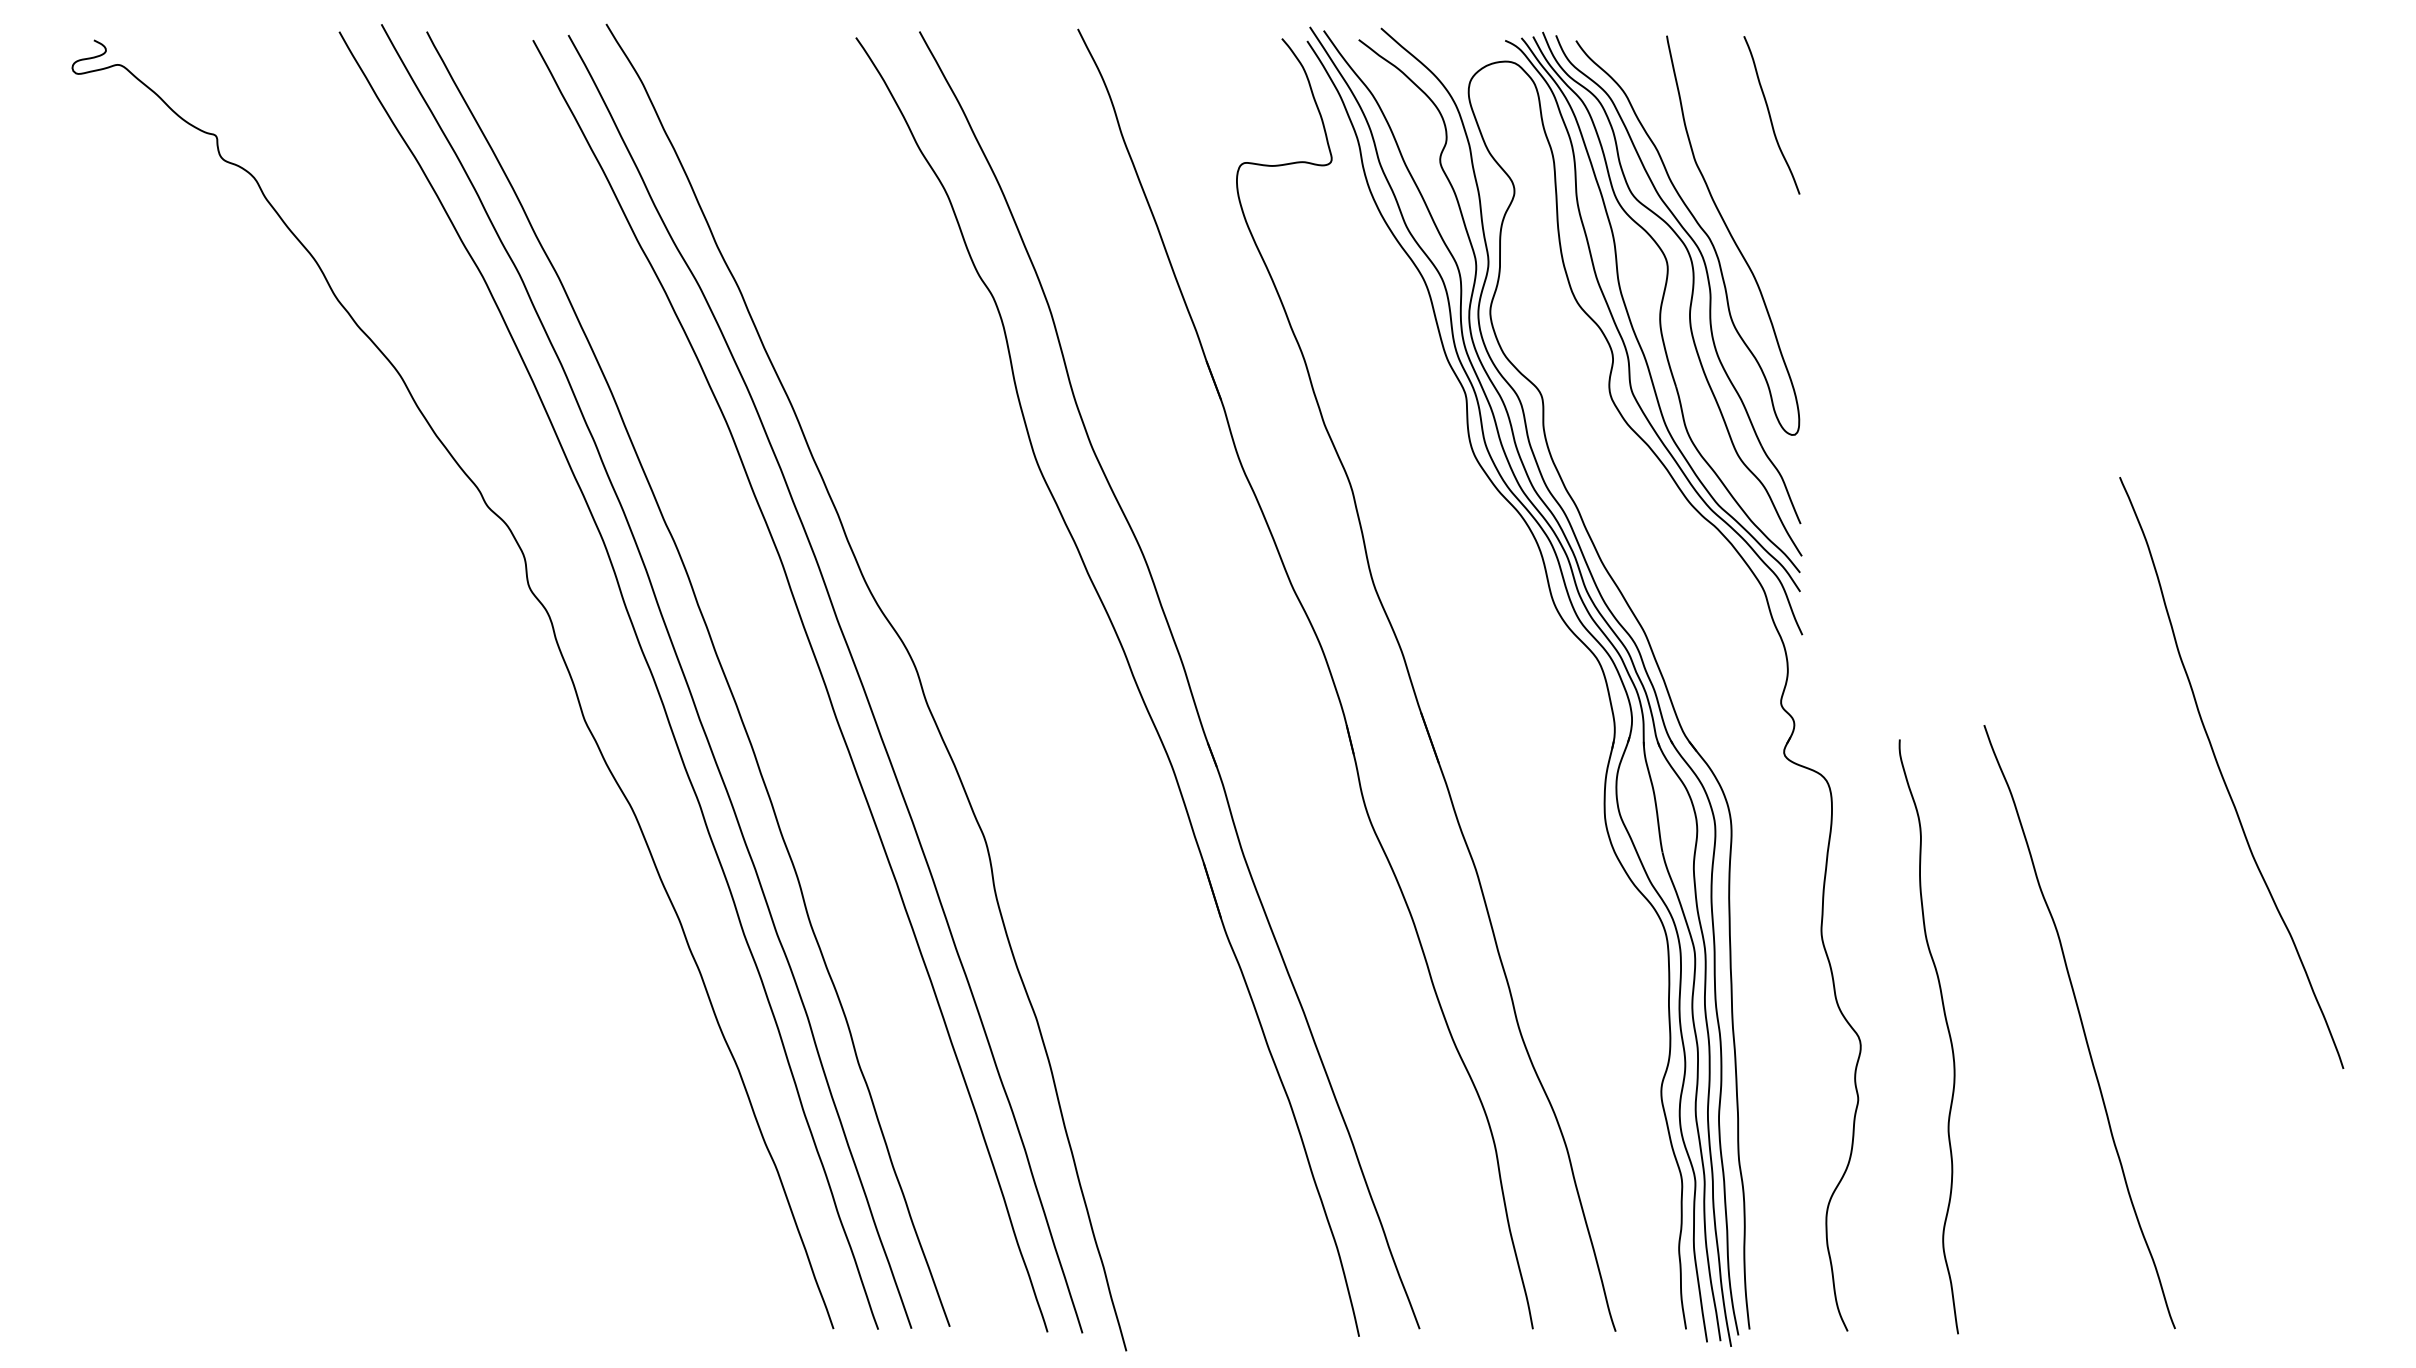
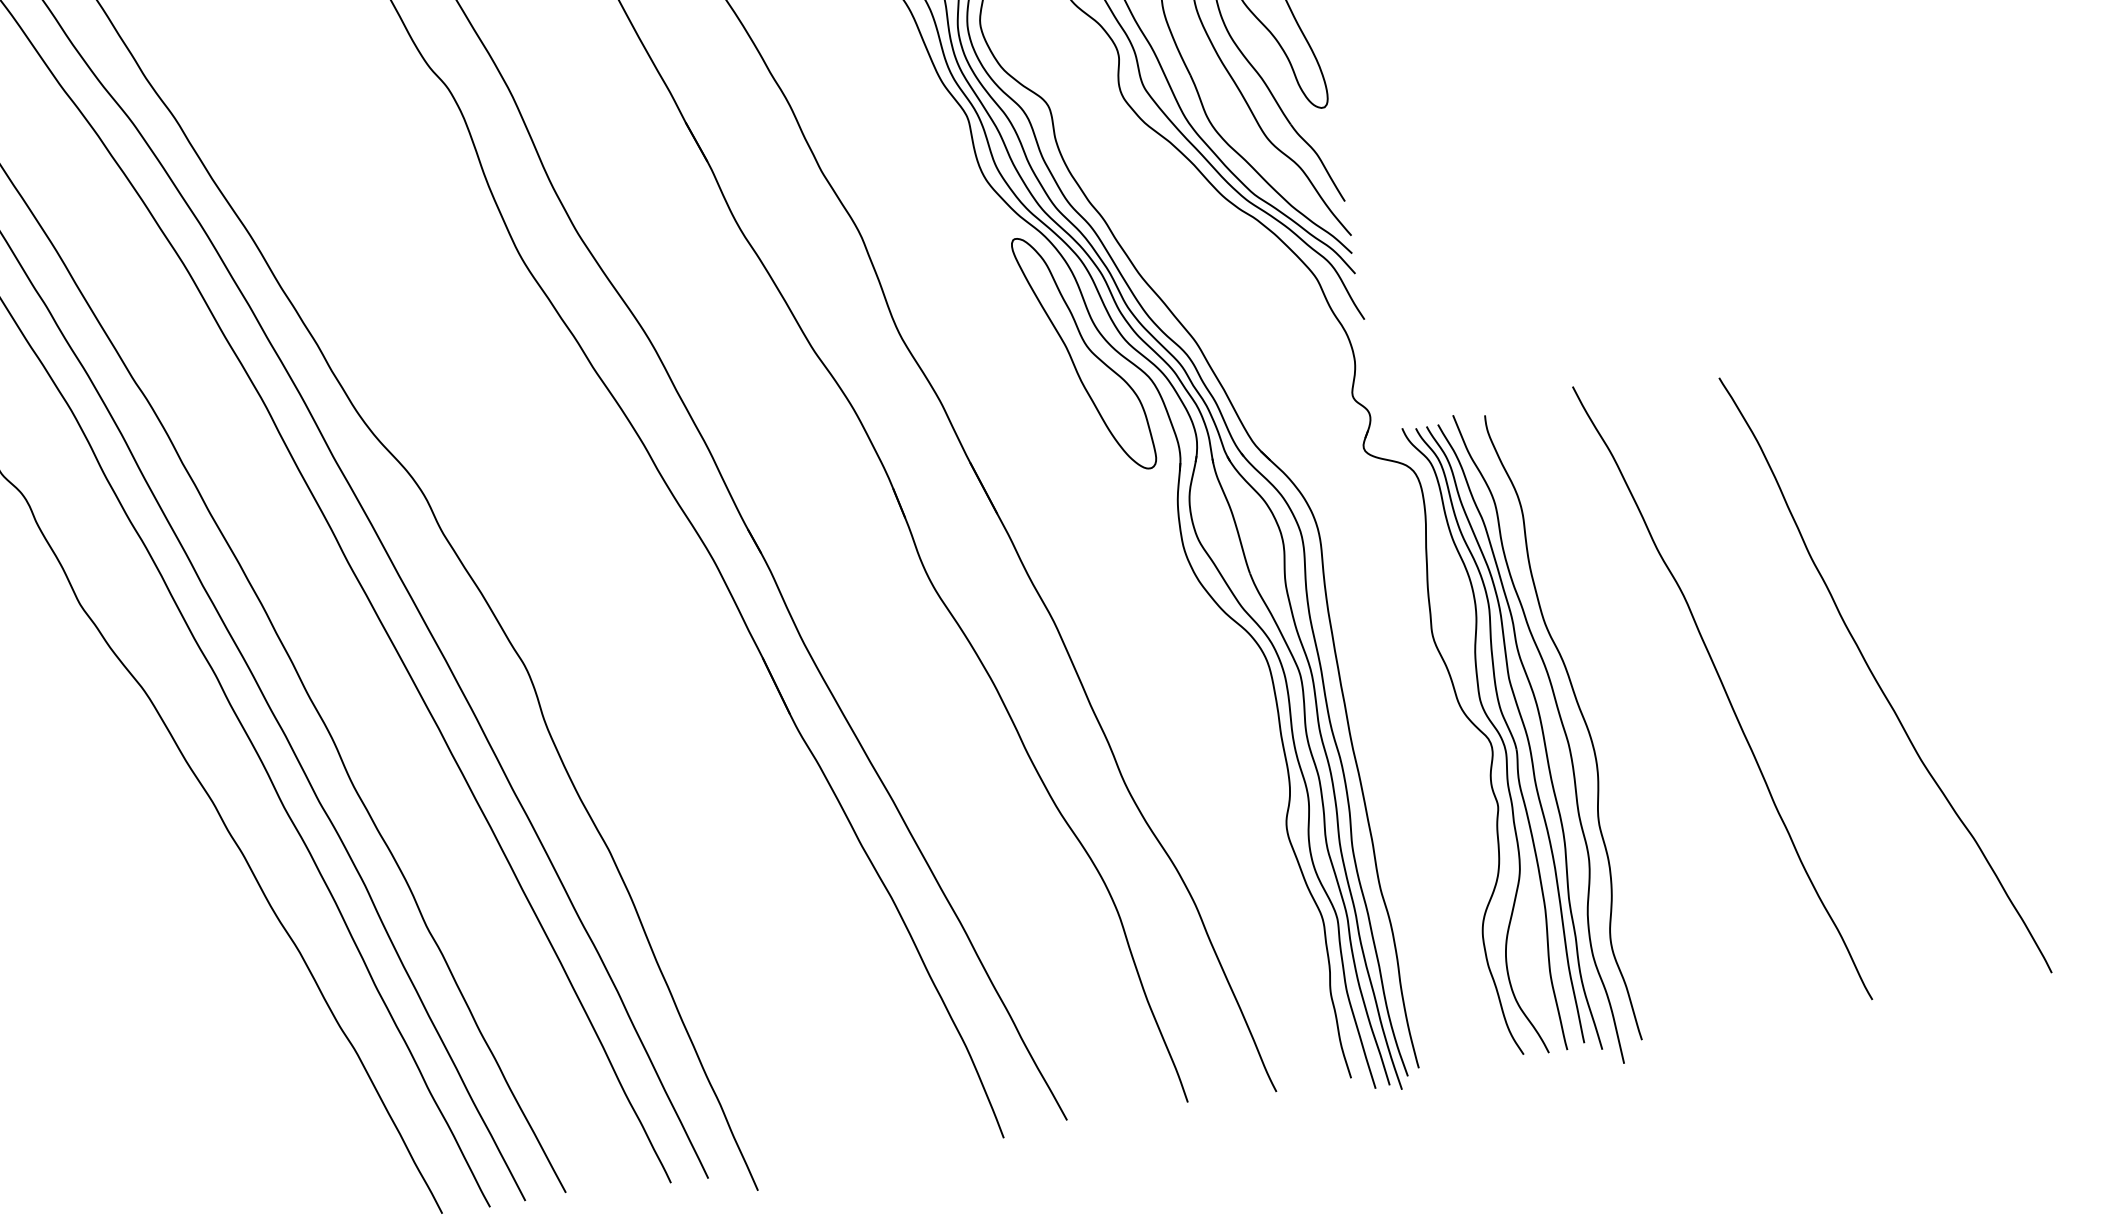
part: (1540, 627) -> (1084, 353), added
curve: (2223, 776) -> (1877, 680), moved
part: (1880, 1044) -> (1512, 743), added

